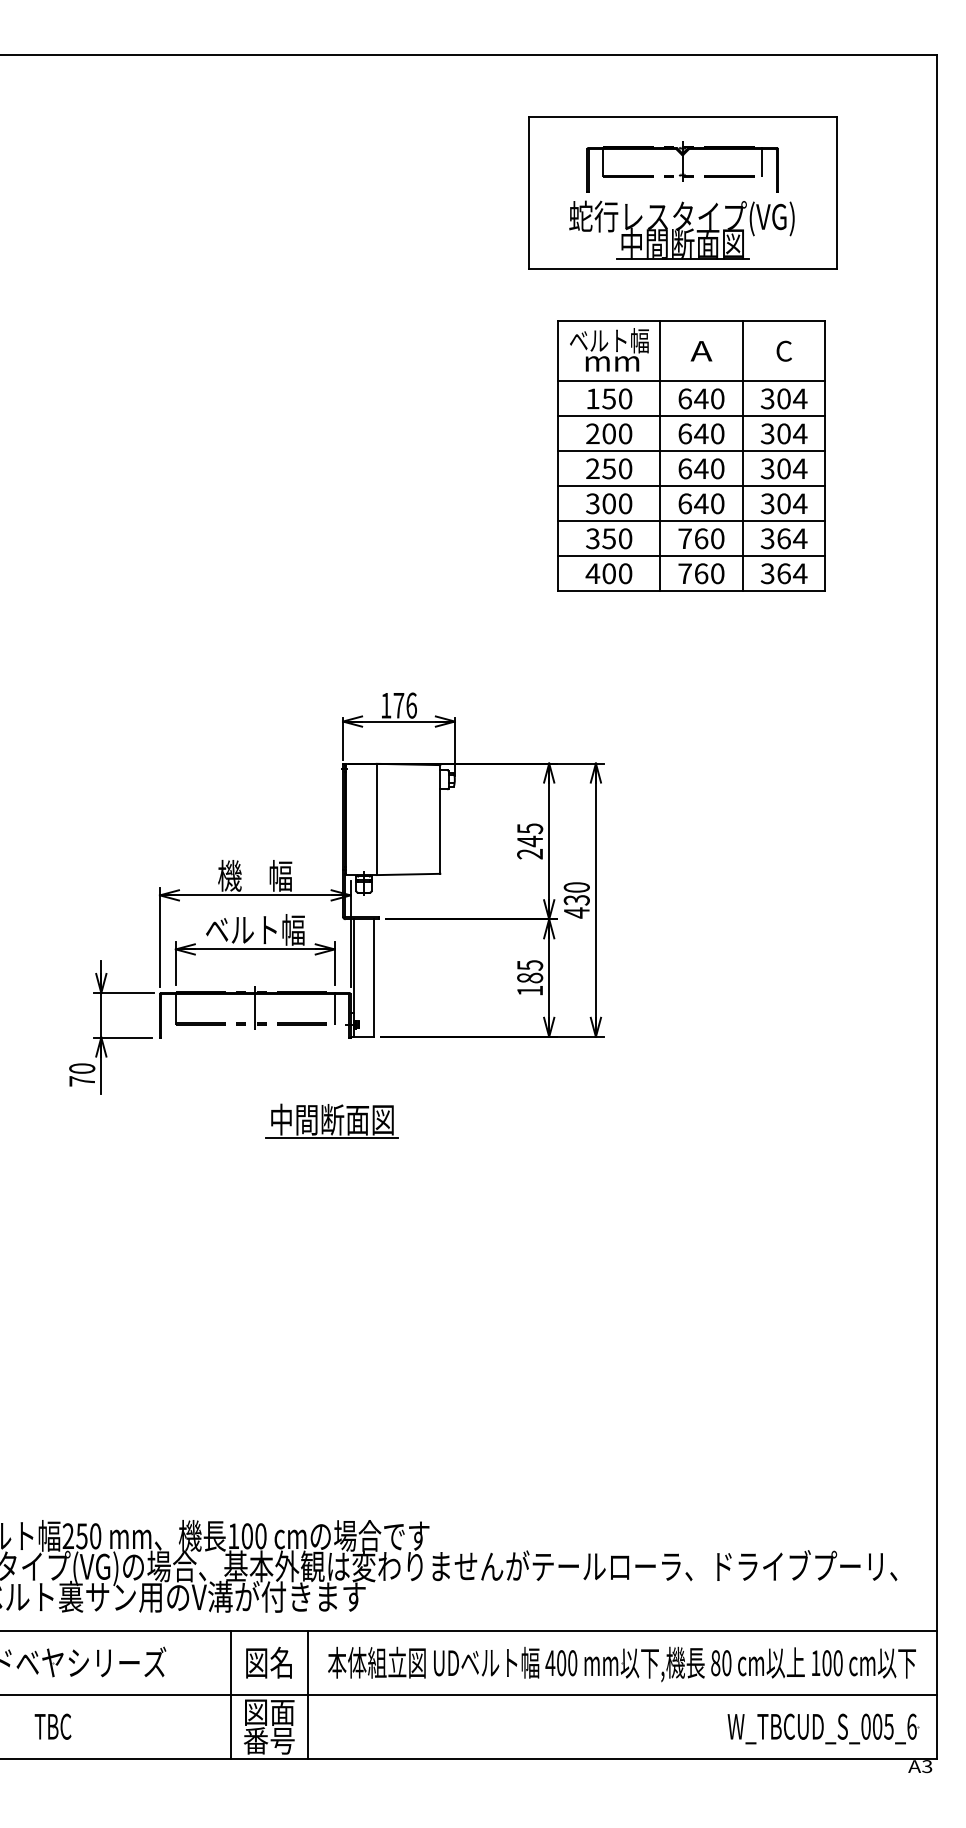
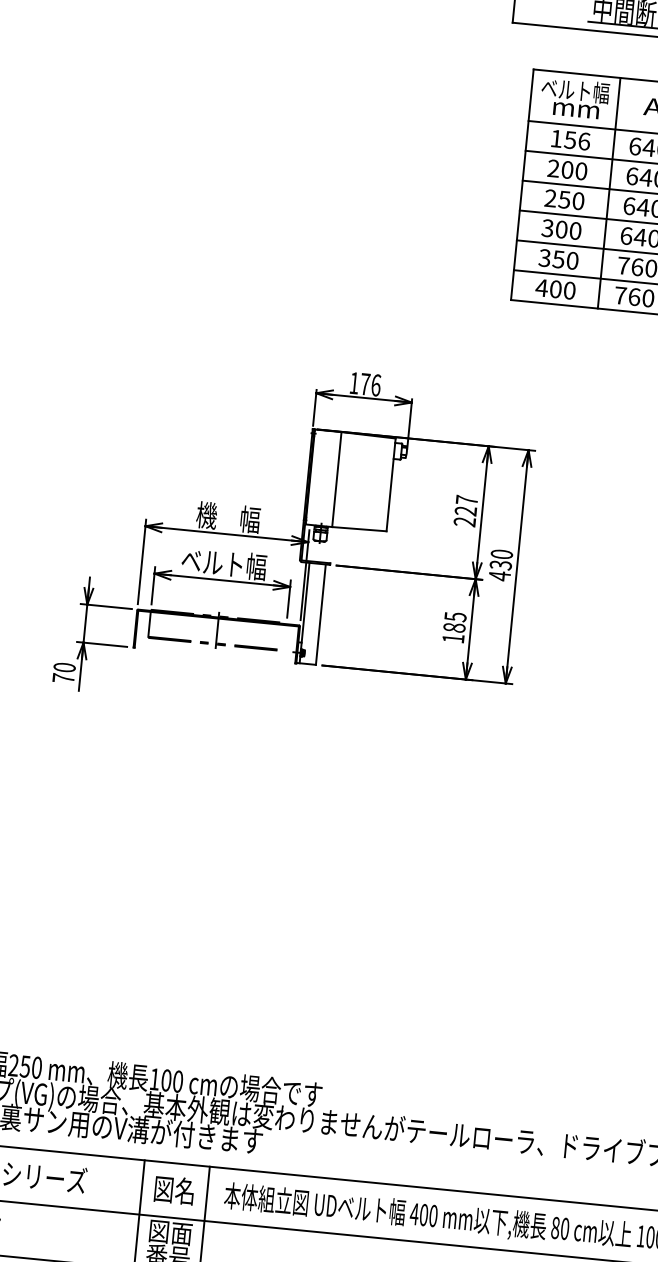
text: (625, 398) -> (584, 141), 150 -> 156
text: (530, 835) -> (466, 506), 245 -> 227
line: (334, 1007) -> (285, 636), removed
part: (331, 1120) -> (273, 732), removed

